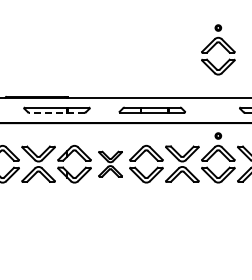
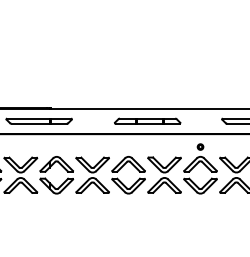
part: (218, 49) -> (200, 60), removed
part: (151, 109) -> (146, 120), moved
line: (56, 112) -> (38, 123), dashed -> solid
part: (110, 163) -> (92, 174), size x1.43

